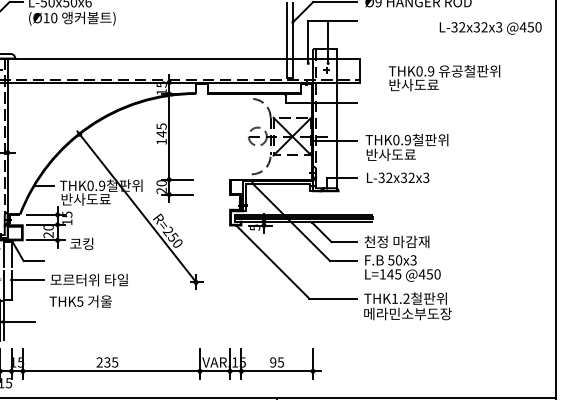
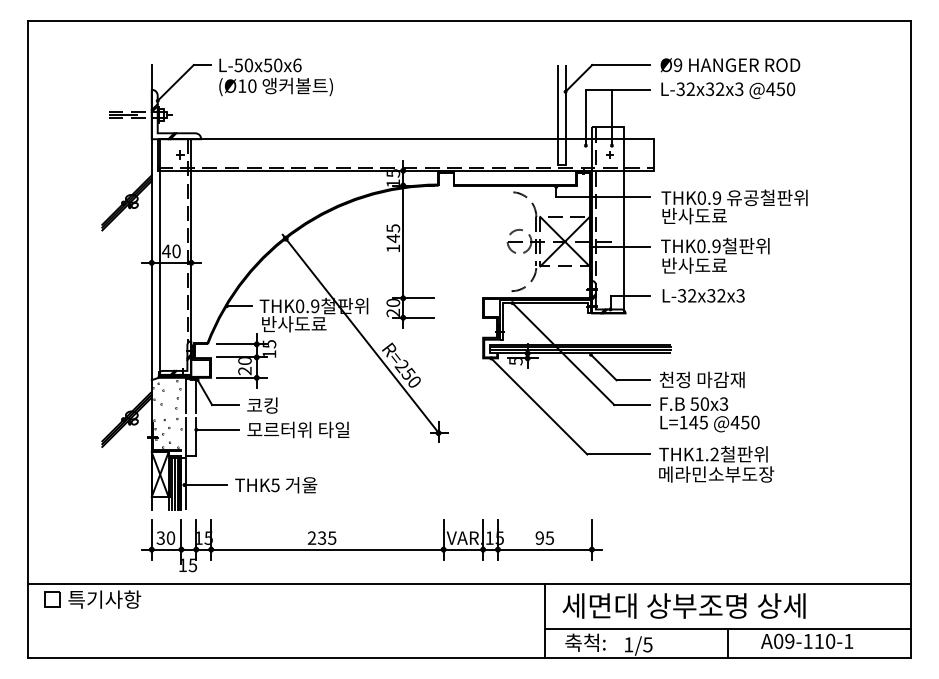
text: (490, 28) -> (728, 90), moved
text: (444, 77) -> (734, 206), moved
text: (81, 243) -> (262, 405), moved
text: (81, 301) -> (276, 485), moved

